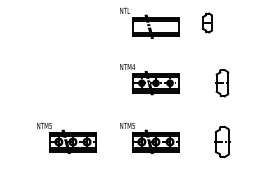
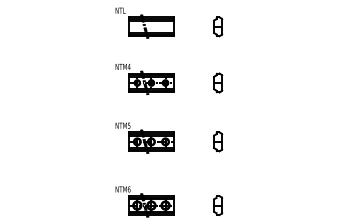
part: (208, 22) -> (218, 26), moved
part: (223, 82) -> (218, 82), size x0.71
part: (66, 137) -> (61, 137), removed
part: (223, 141) -> (218, 141), size x0.62

